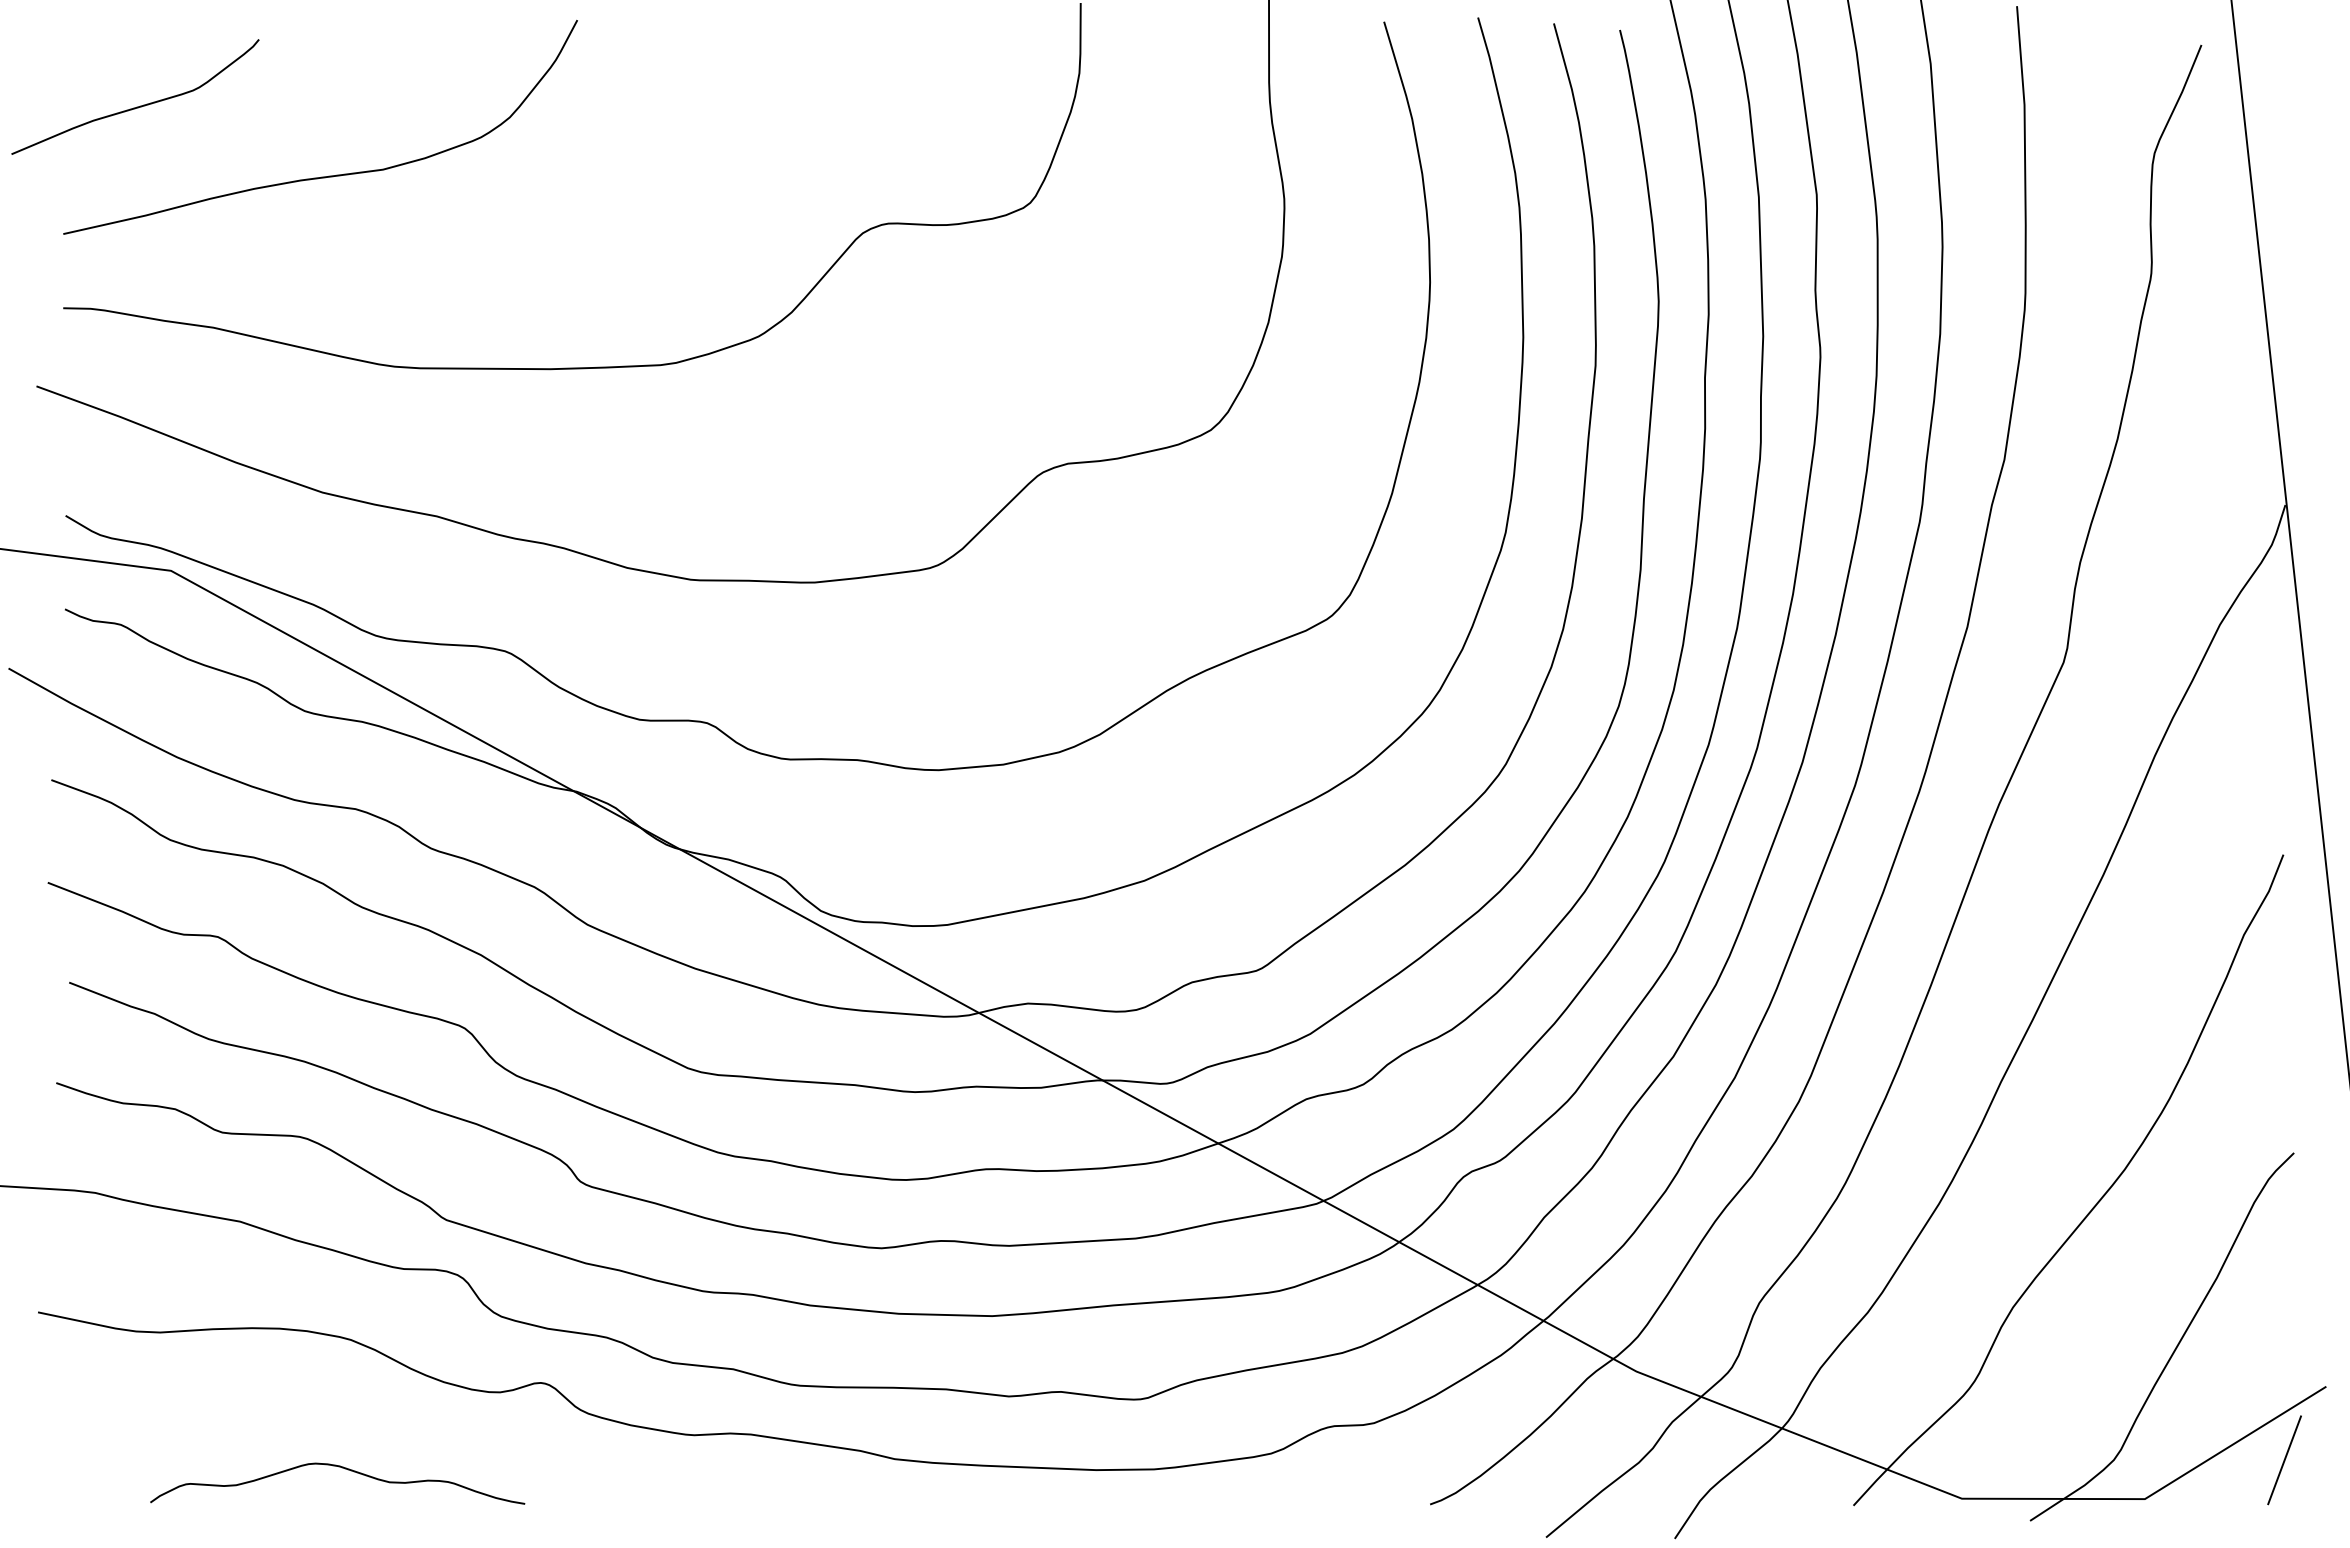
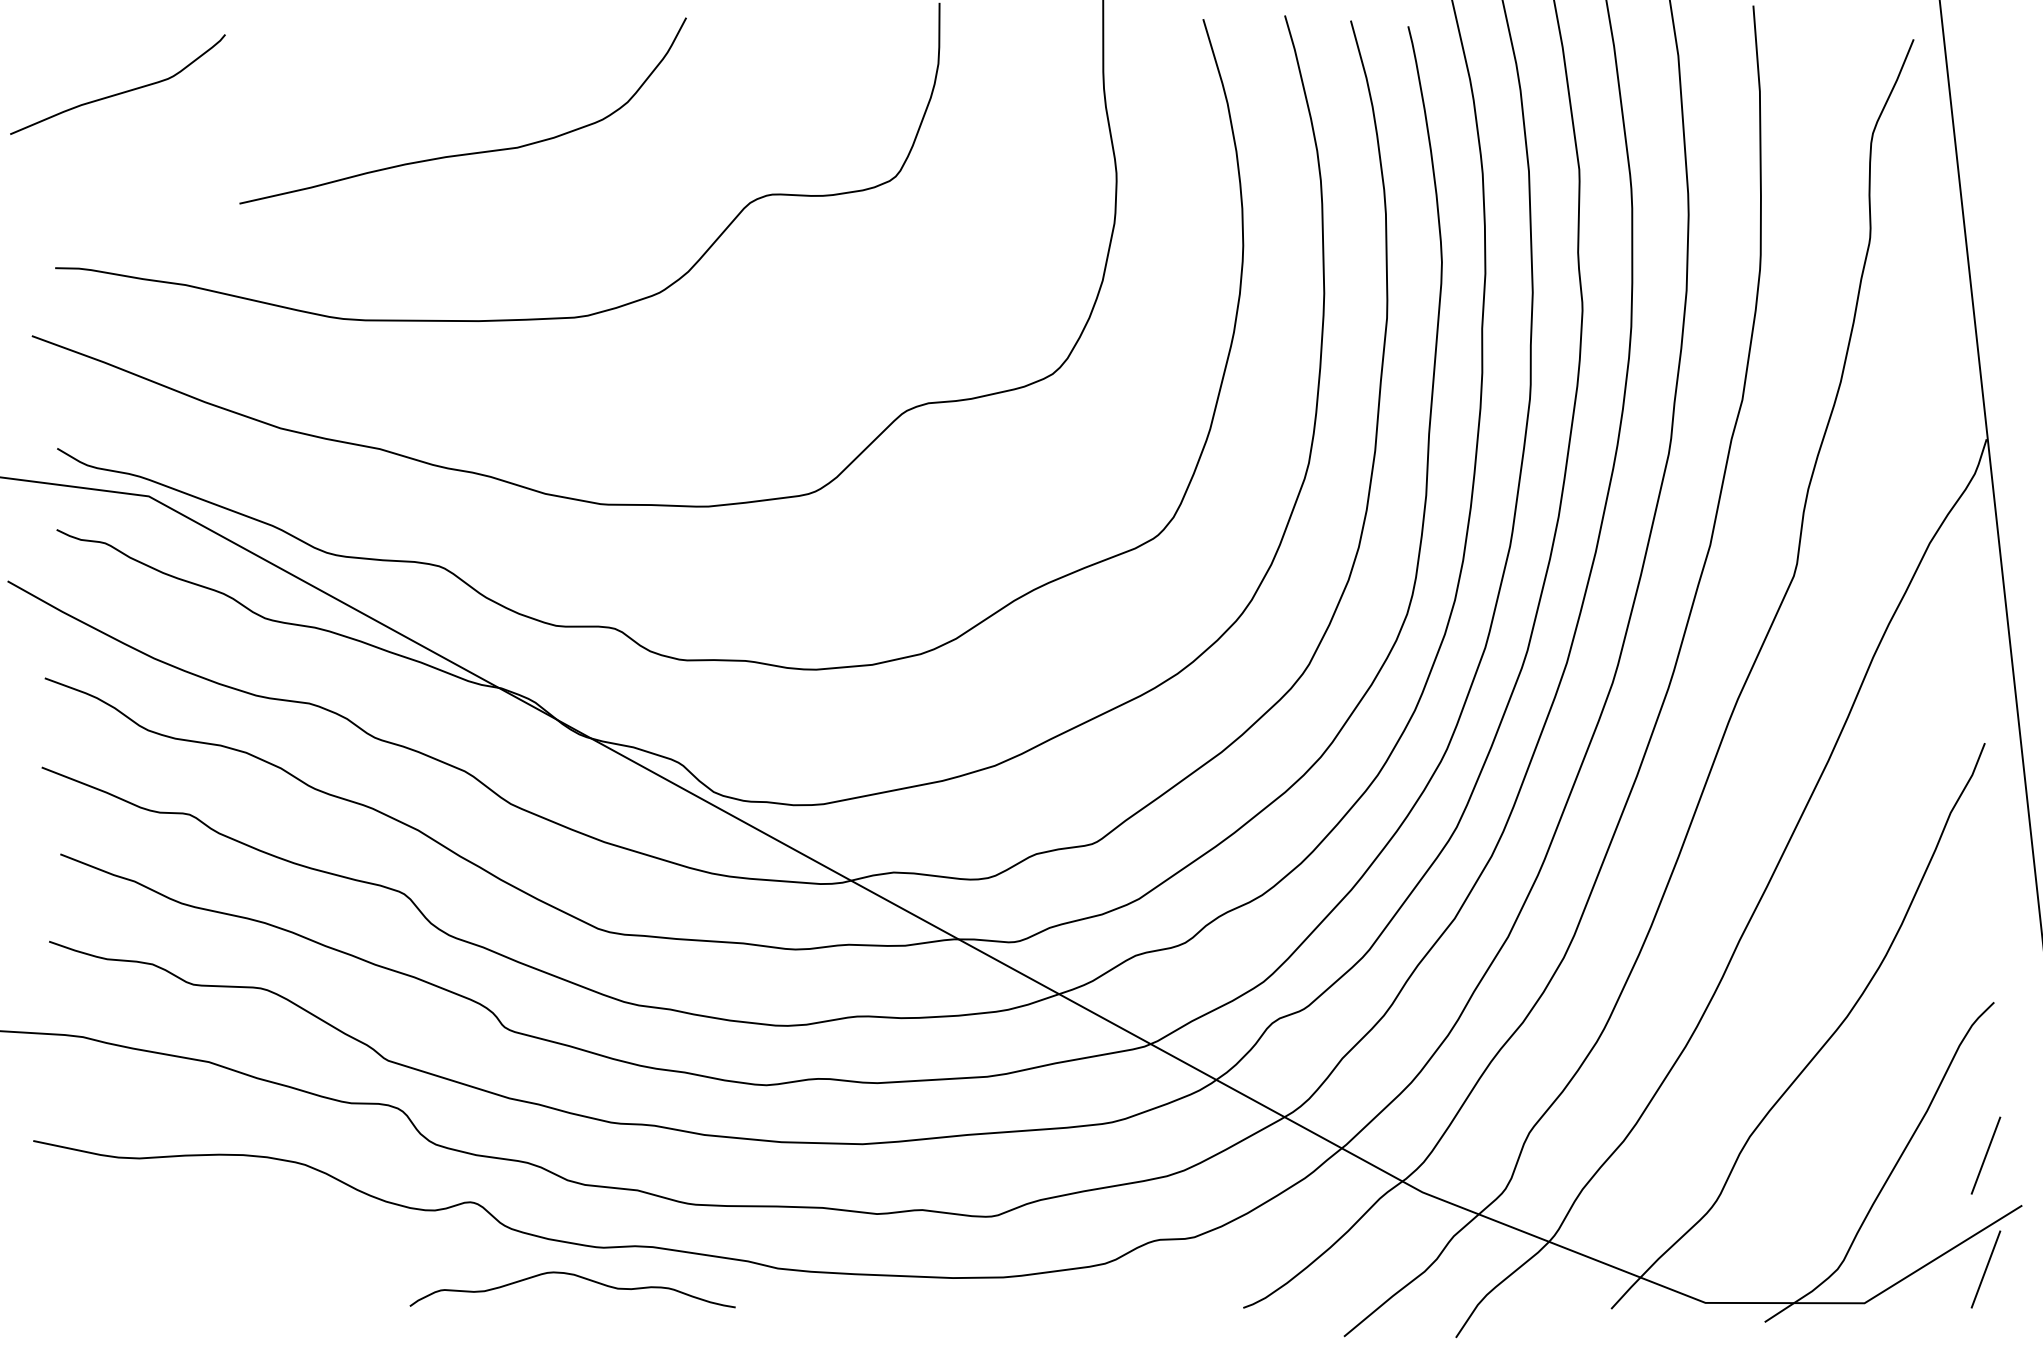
curve: (328, 175) -> (469, 152), moved
line: (2284, 1329) -> (1985, 1155), added
curve: (342, 1468) -> (576, 1276), moved

